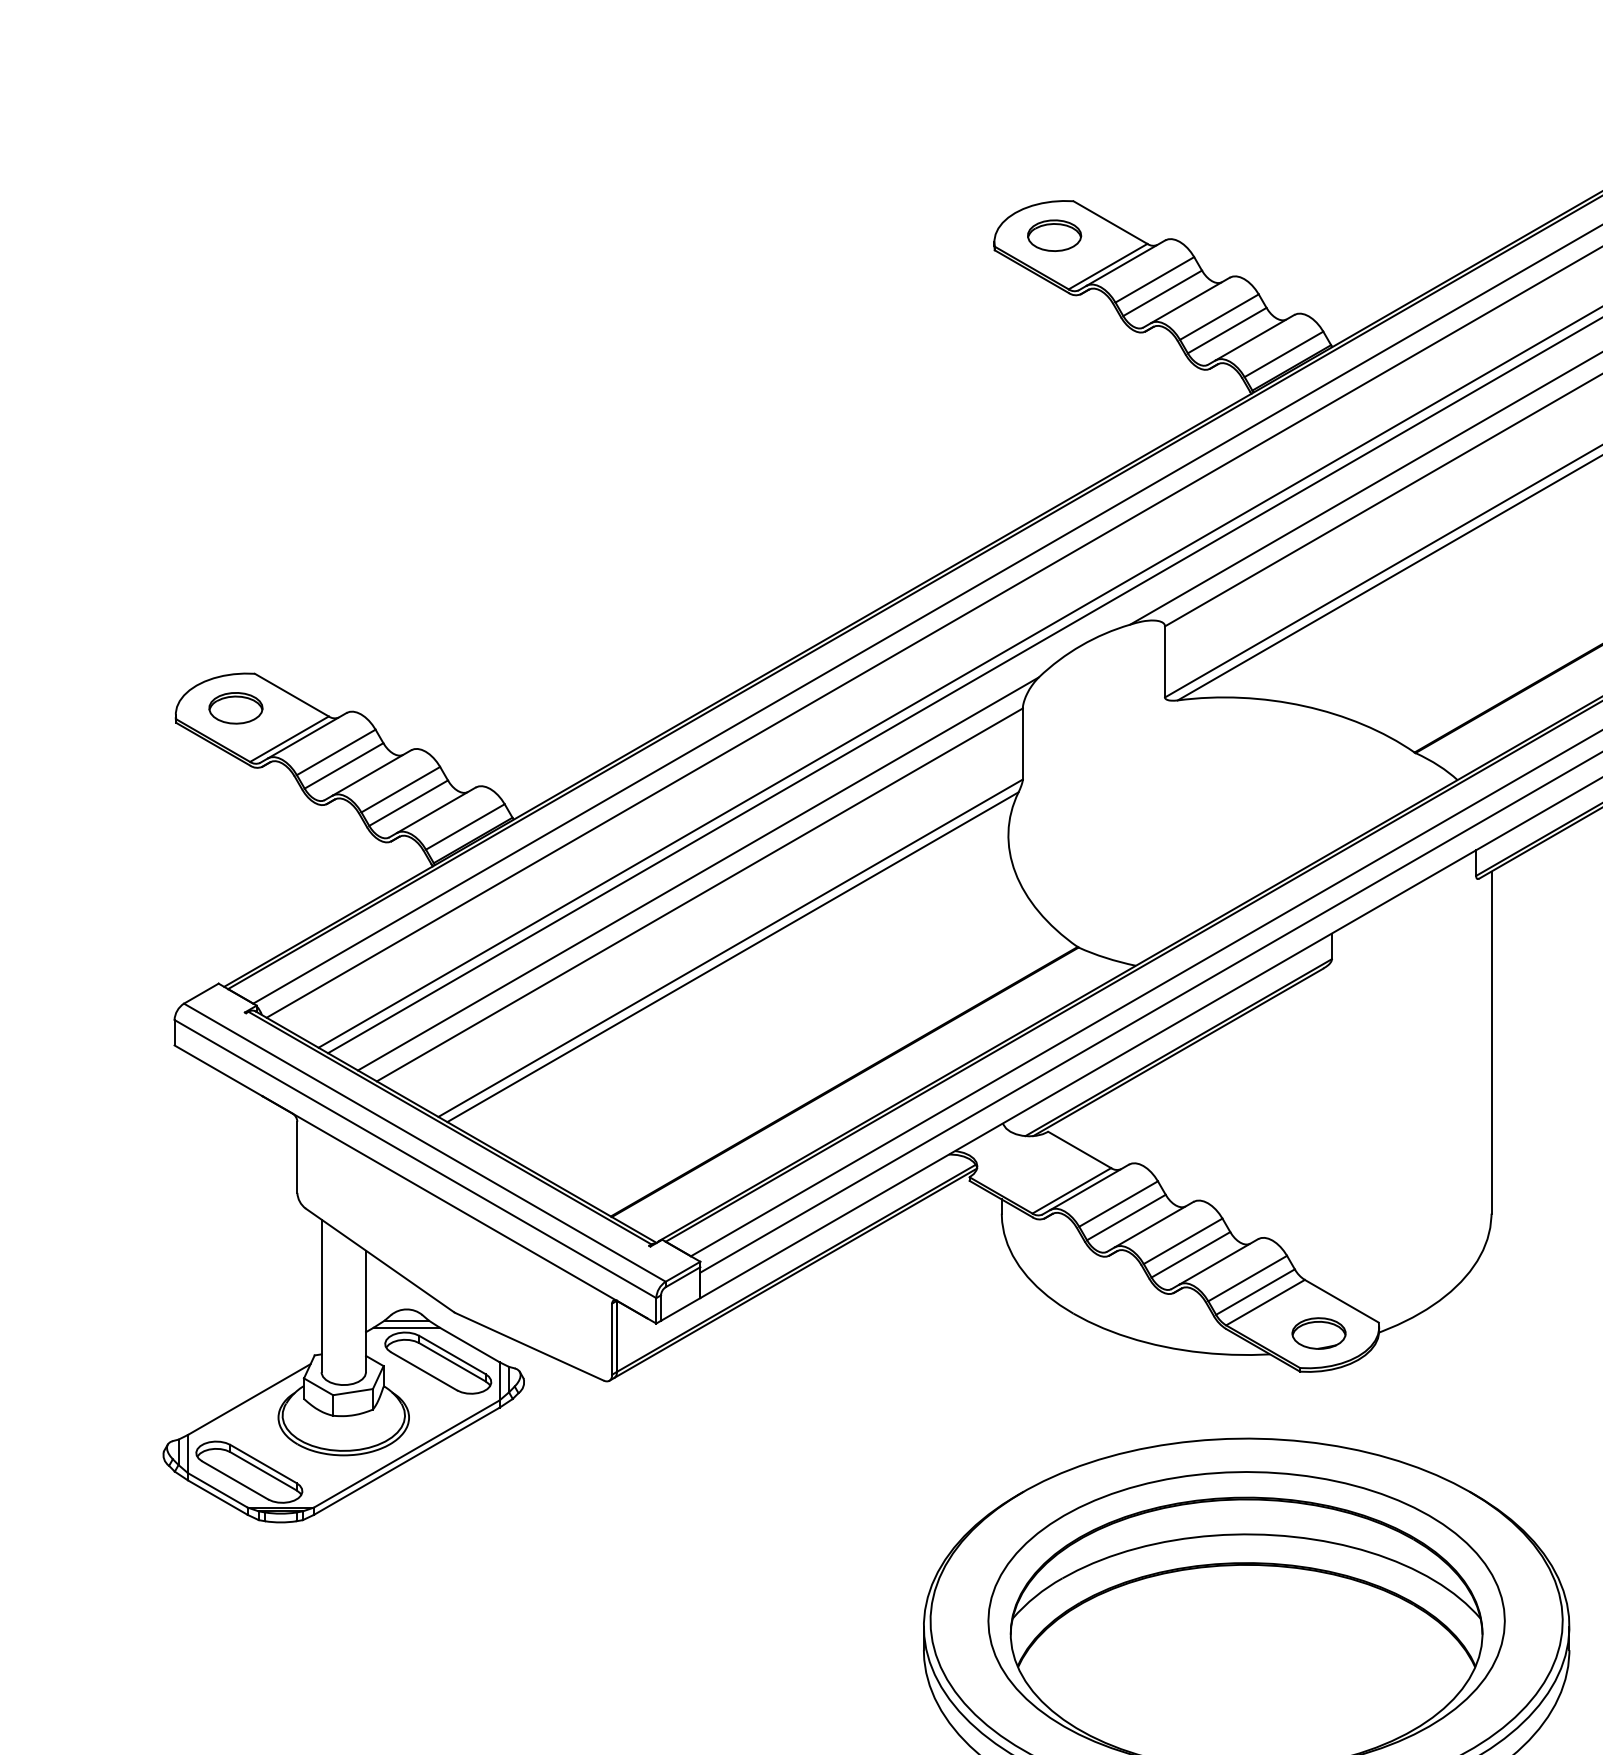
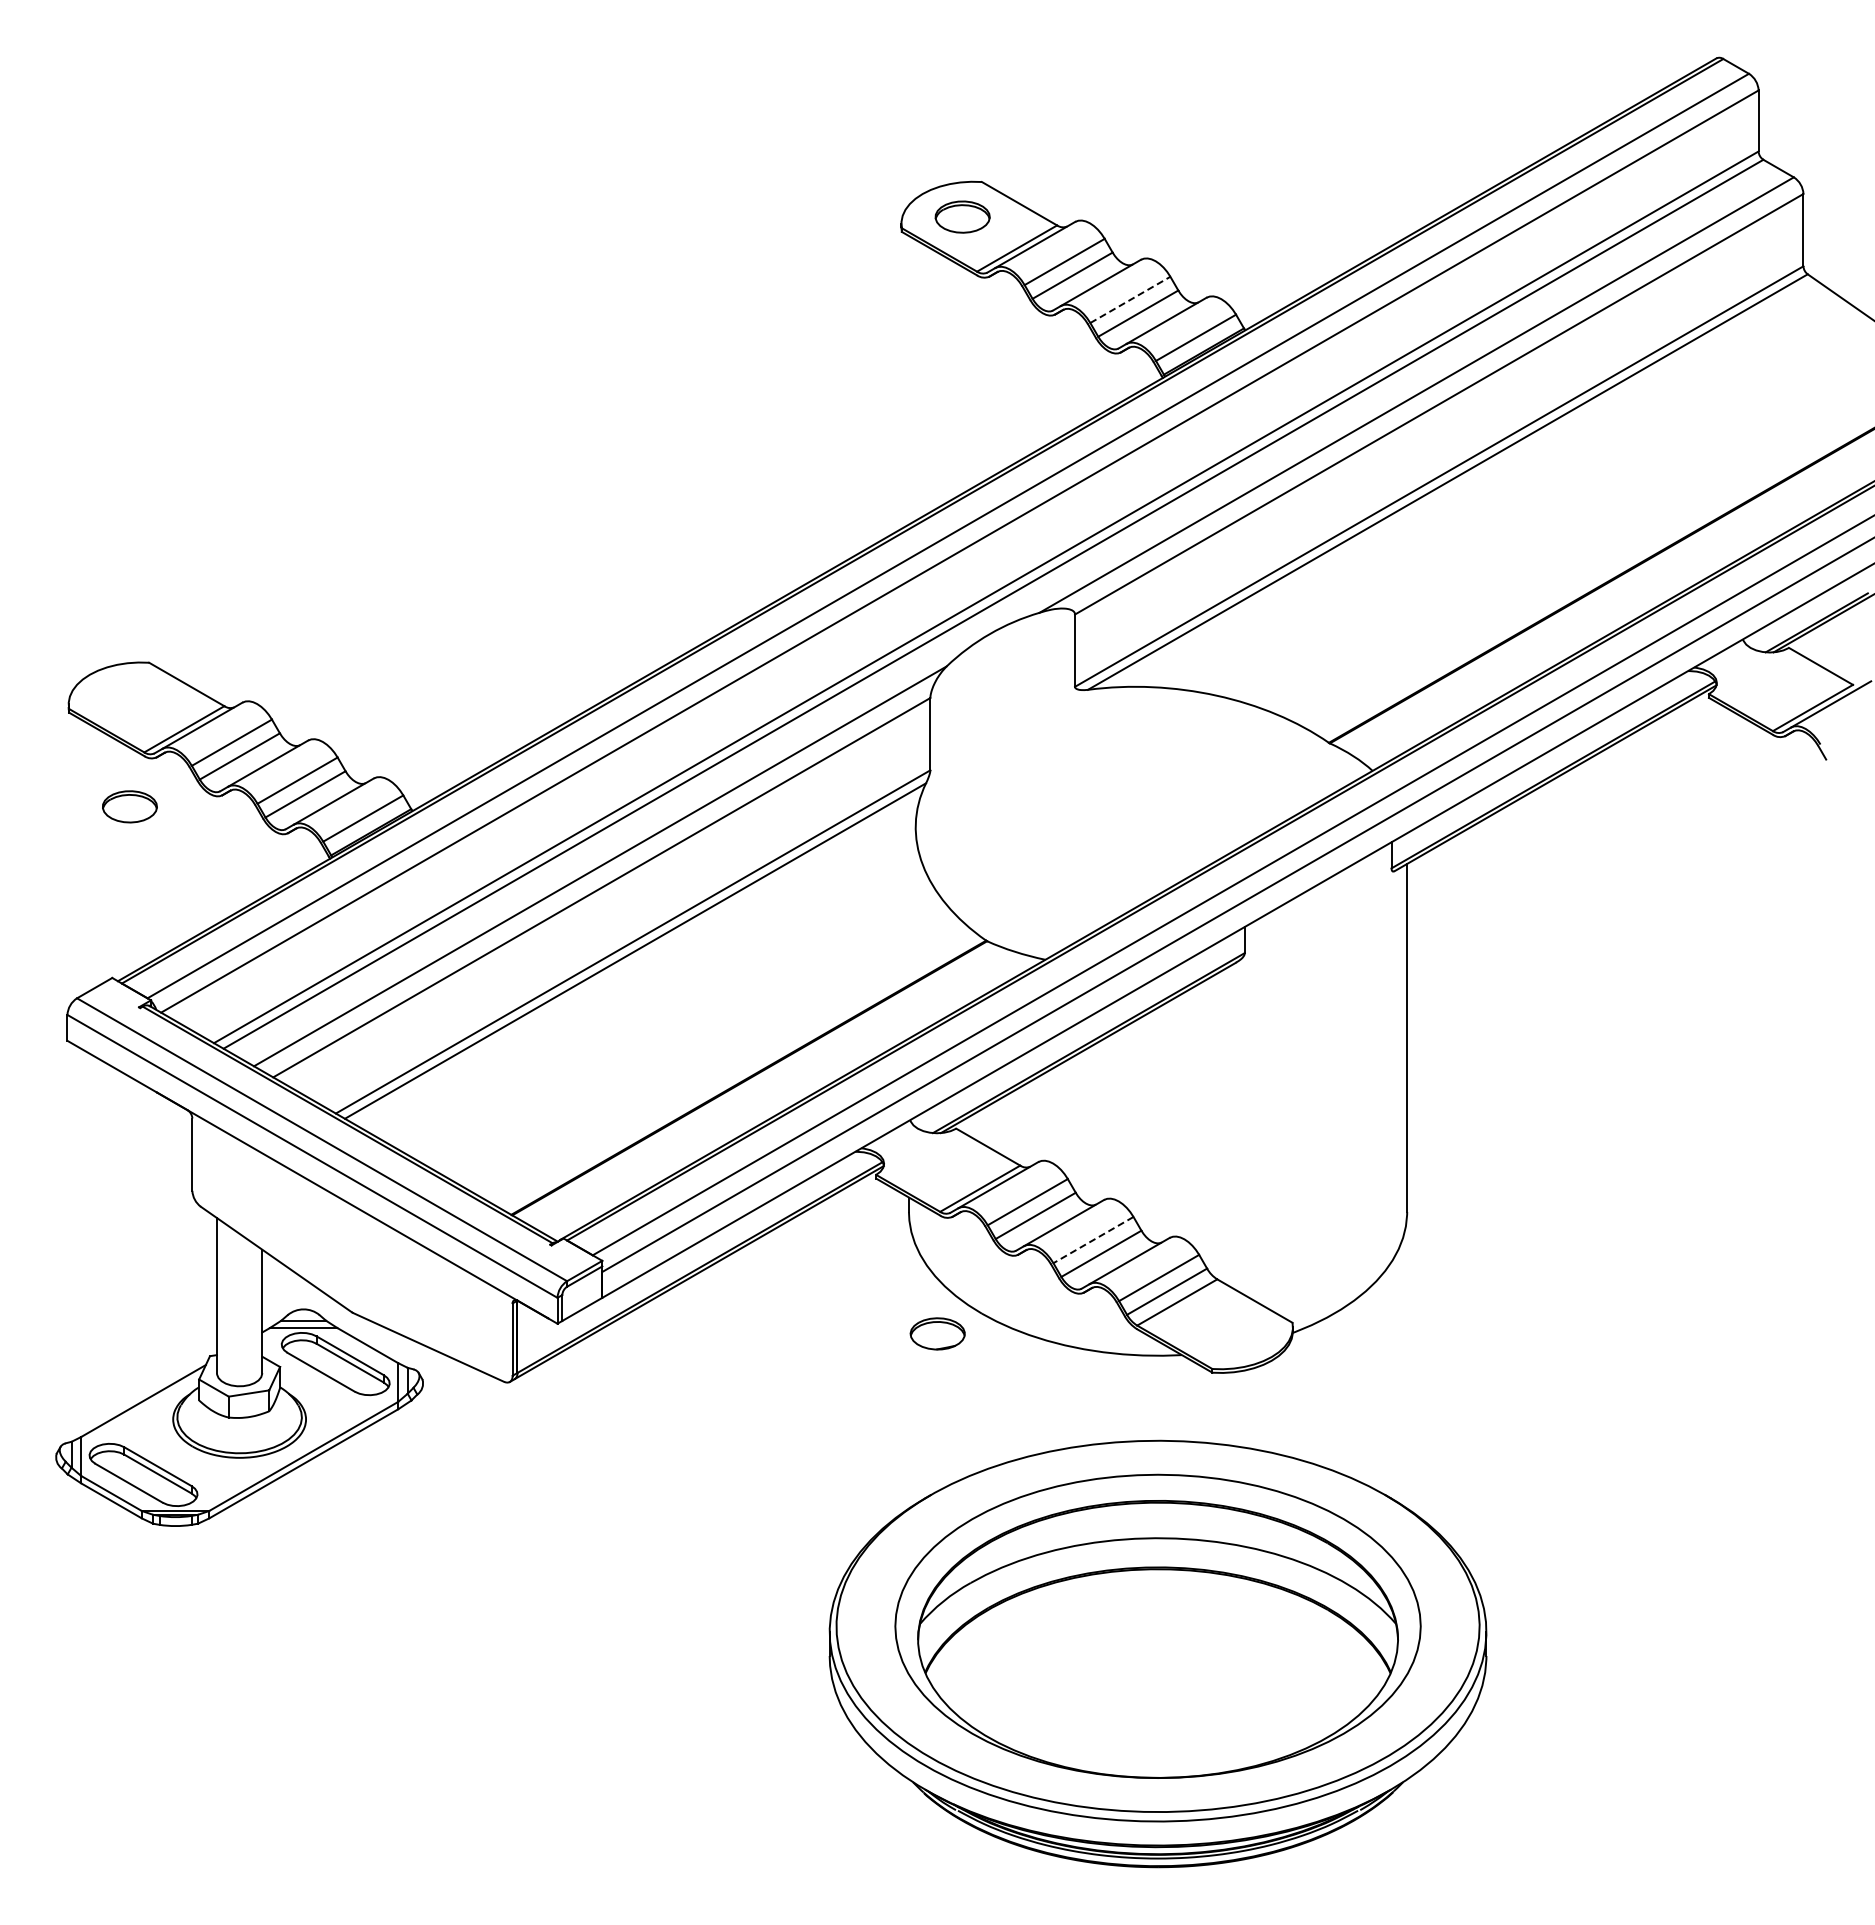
line: (1219, 316) -> (1130, 299), solid -> dashed
part: (235, 707) -> (129, 806), moved
line: (1183, 1241) -> (1093, 1240), solid -> dashed
part: (1318, 1333) -> (937, 1333), moved

